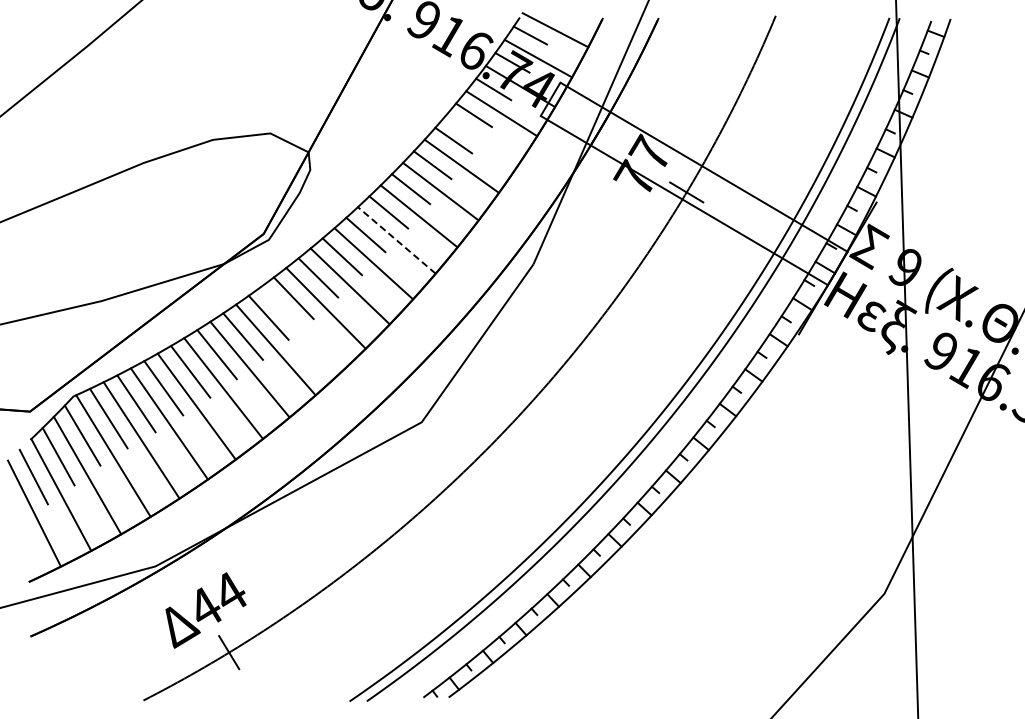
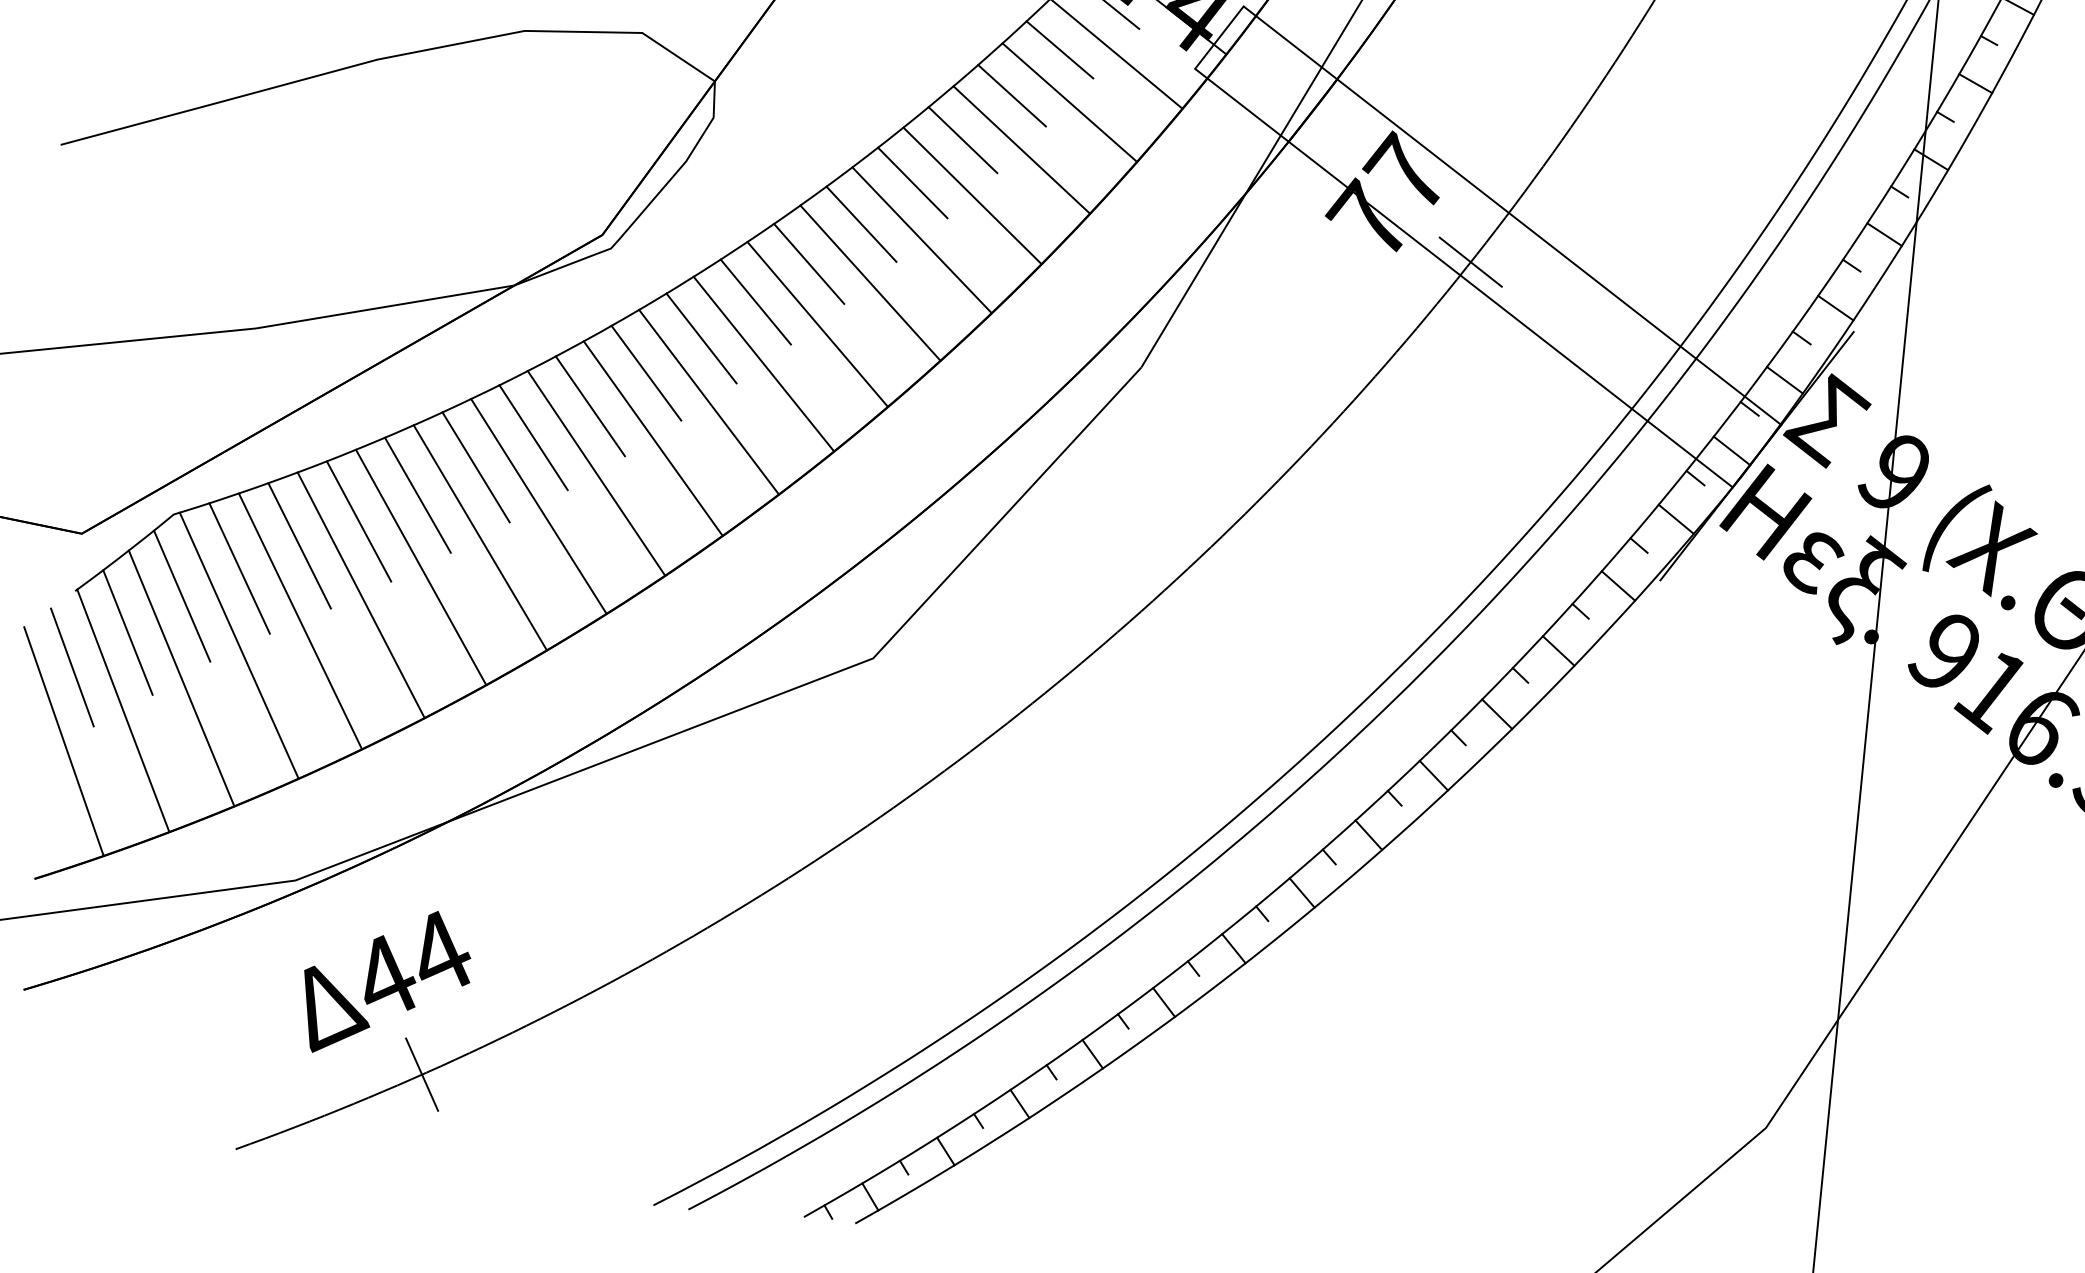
line: (481, 139) -> (1068, 100), added
line: (396, 240) -> (869, 283), dashed -> solid
line: (301, 329) -> (653, 438), added

